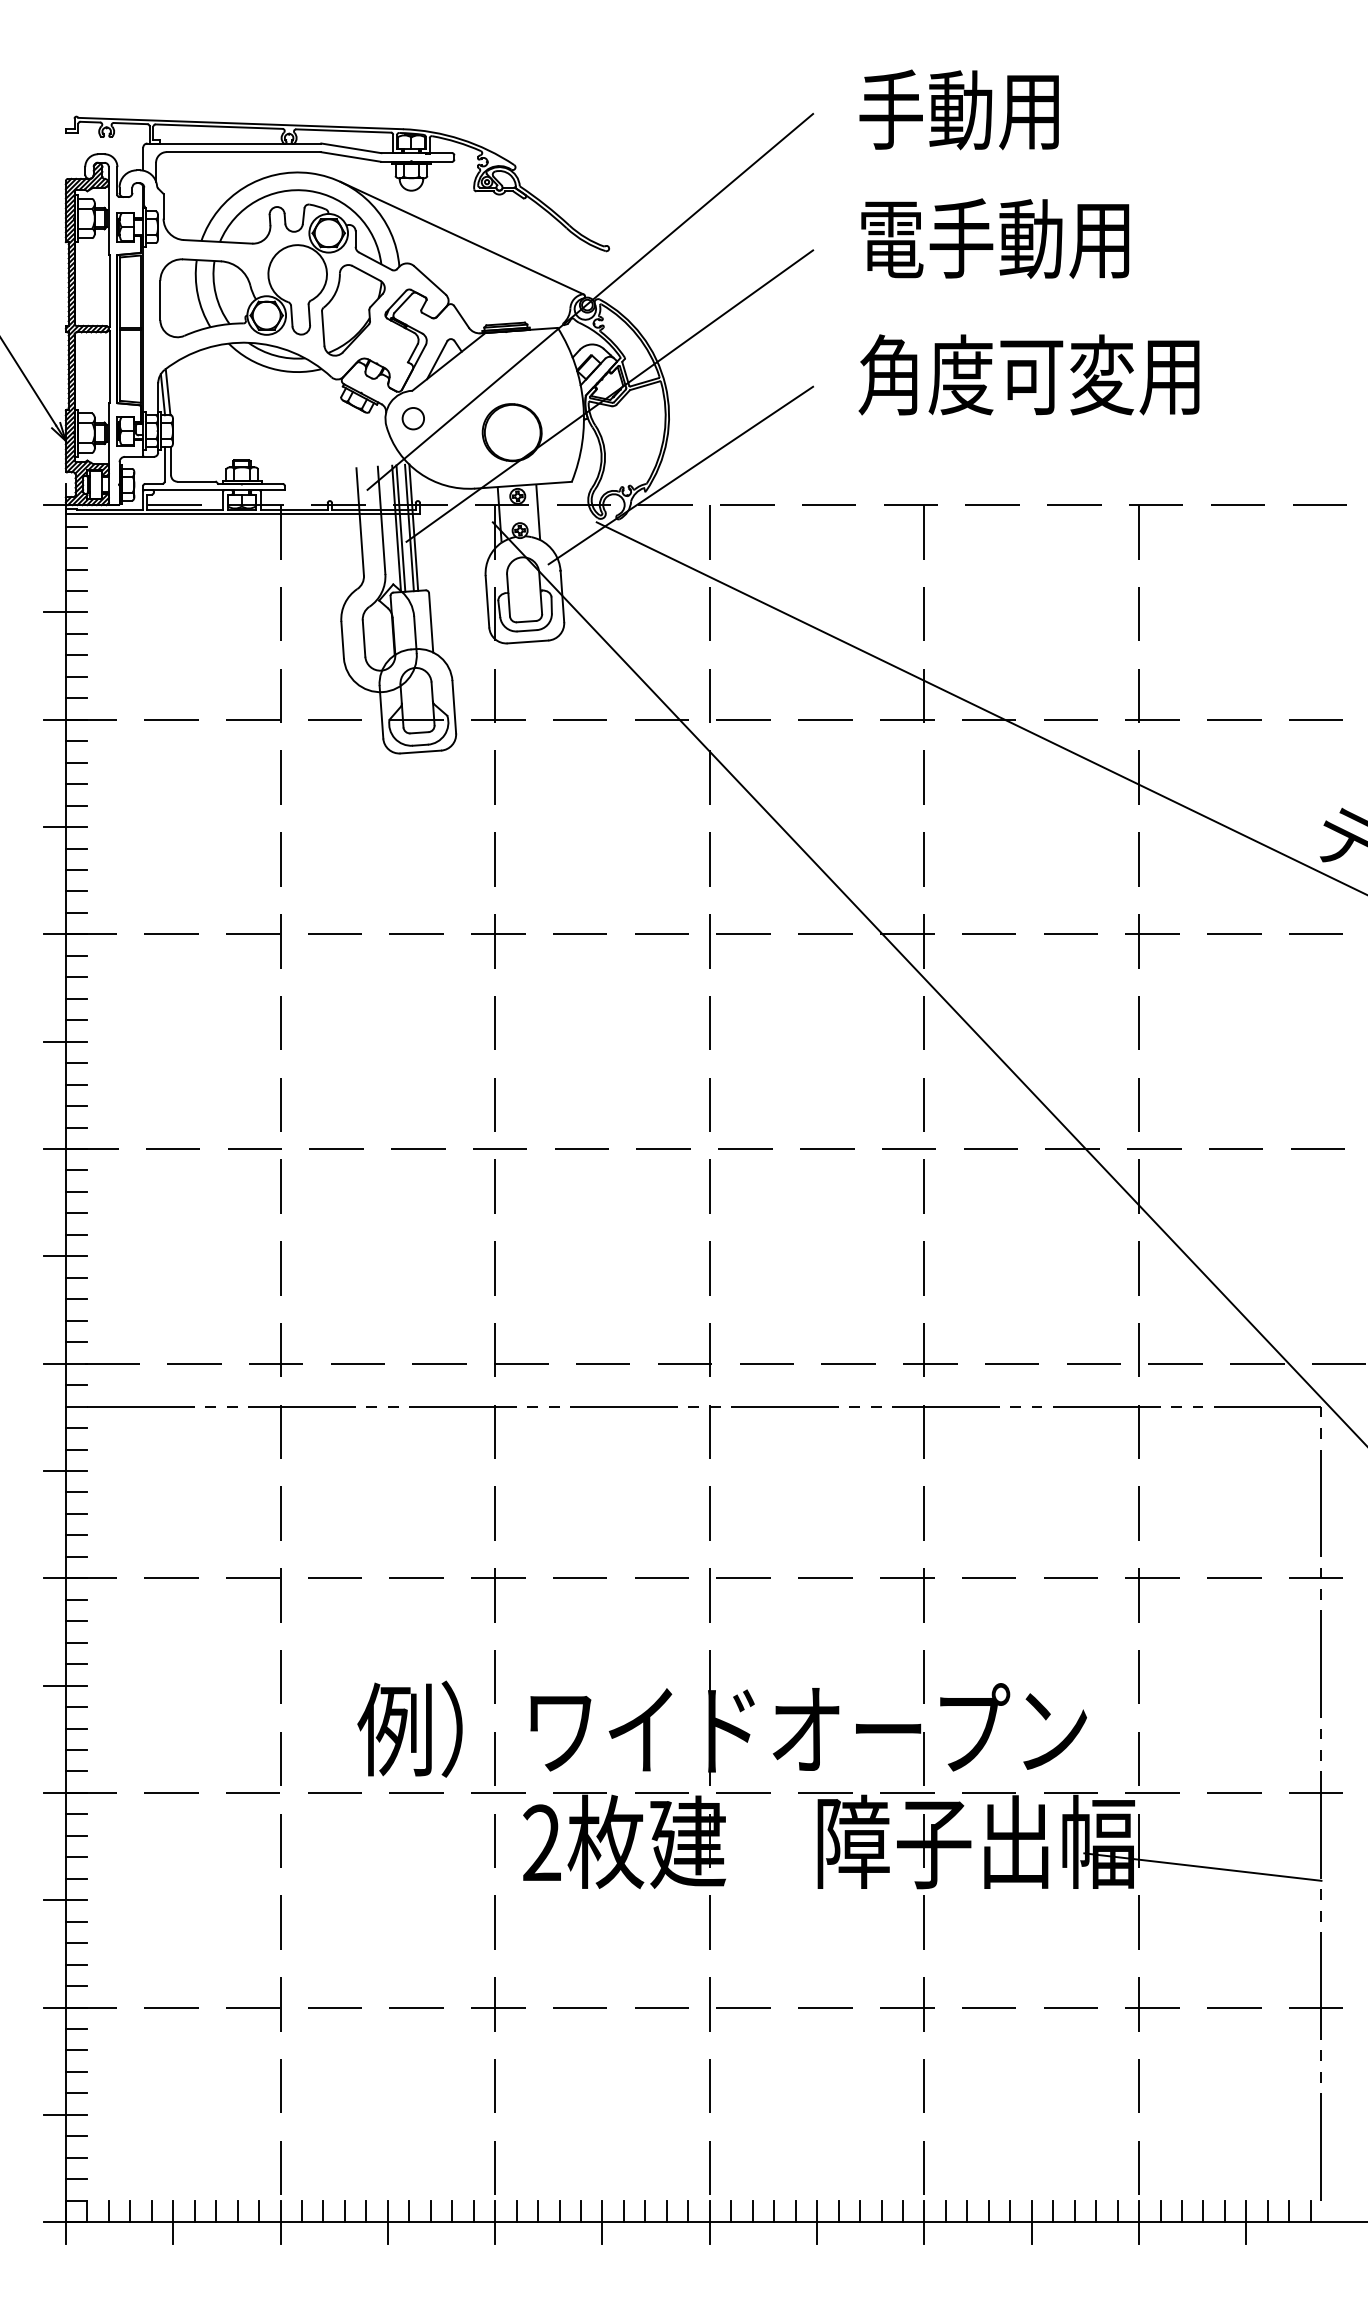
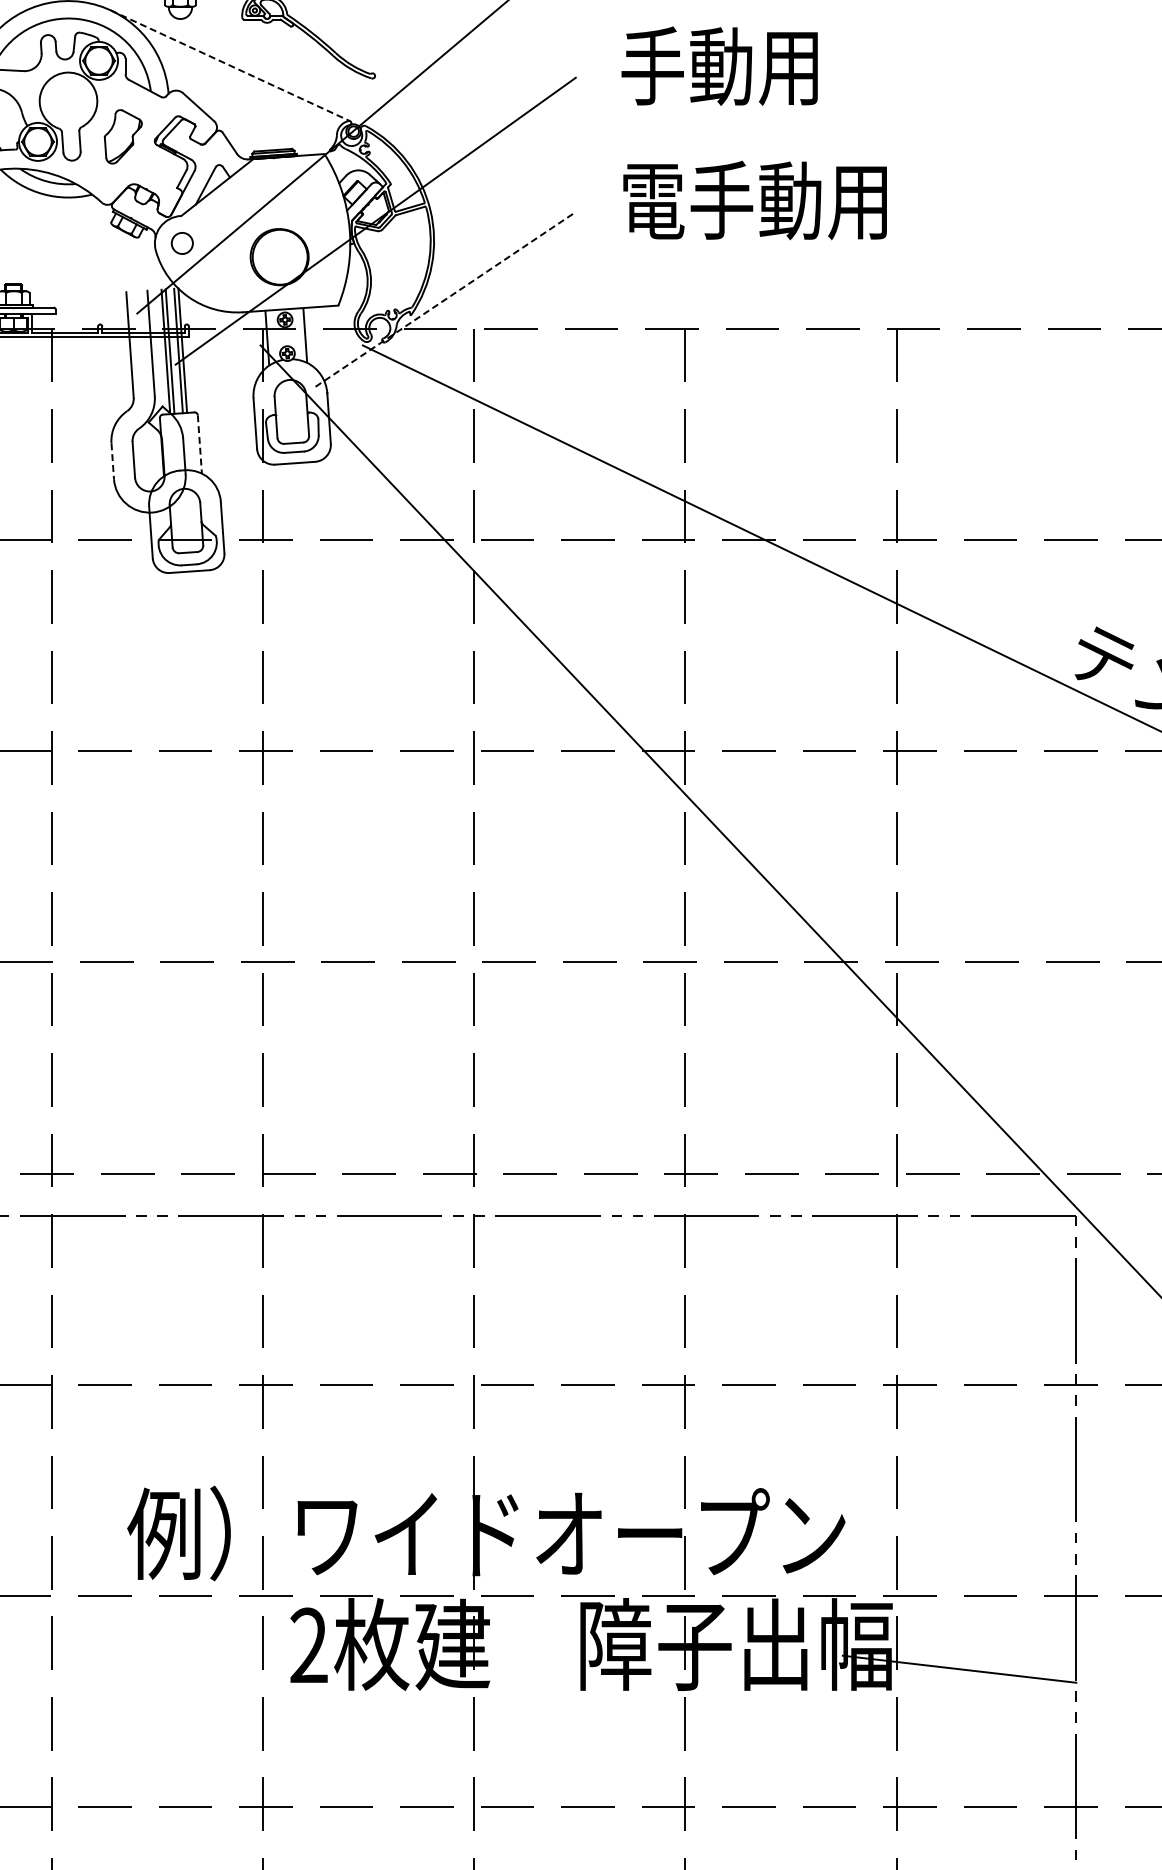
line: (462, 238) -> (230, 66), solid -> dashed
text: (994, 238) -> (754, 66), 電手動用 -> 手動用
part: (353, 310) -> (123, 136), size x0.6
text: (1028, 374) -> (787, 199), 角度可変用 -> 電手動用
line: (681, 475) -> (446, 299), solid -> dashed
line: (431, 622) -> (200, 444), solid -> dashed
line: (342, 640) -> (112, 461), solid -> dashed

